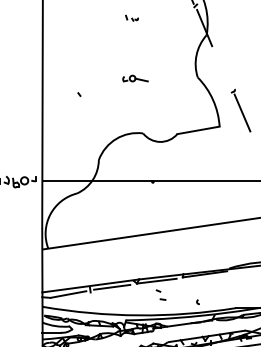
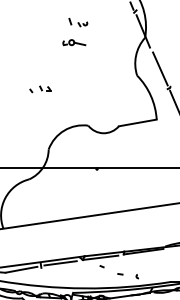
part: (131, 18) -> (77, 22), size x1.67
line: (223, 69) -> (160, 68), added
part: (135, 78) -> (74, 42), moved
part: (94, 91) -> (44, 88), added
line: (162, 299) -> (119, 274), moved

